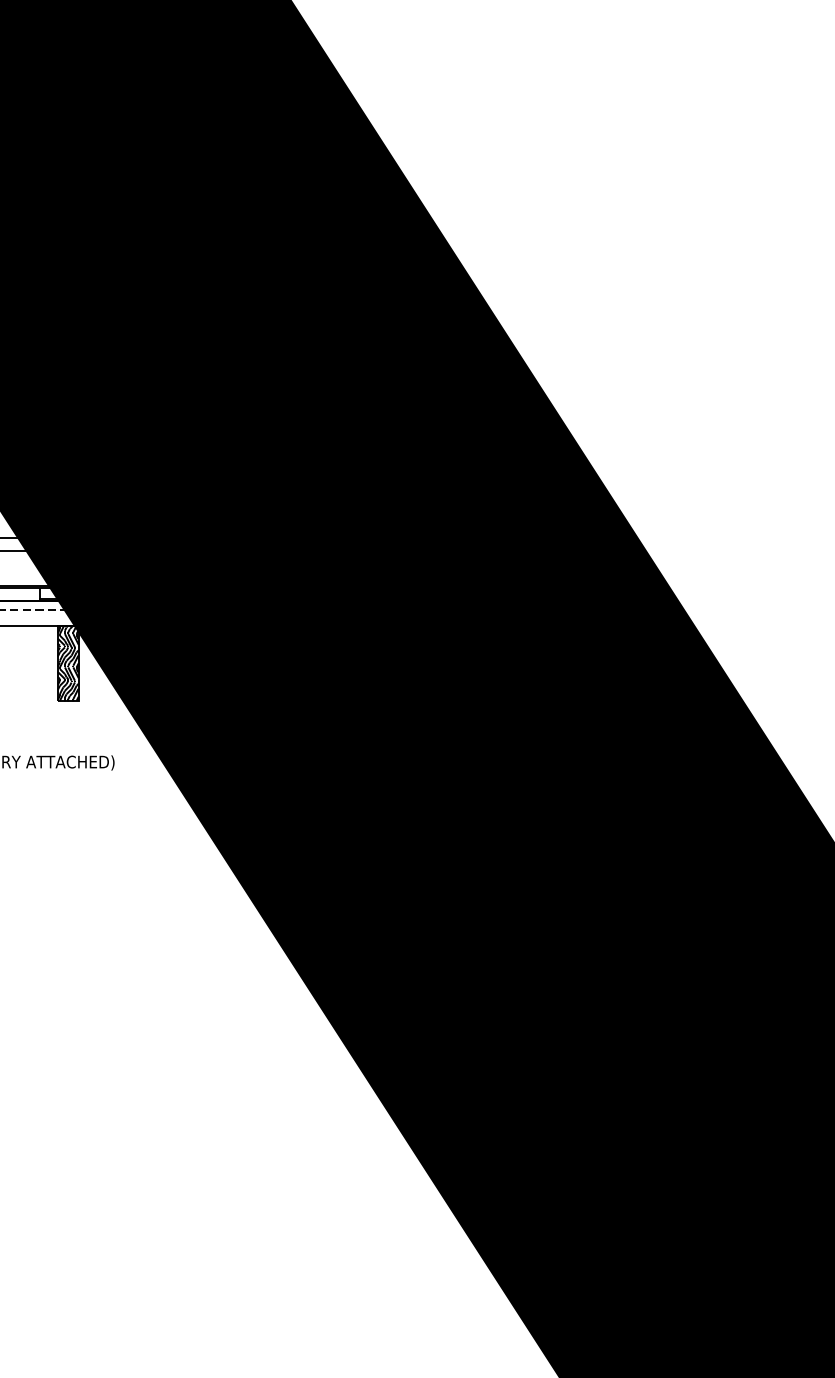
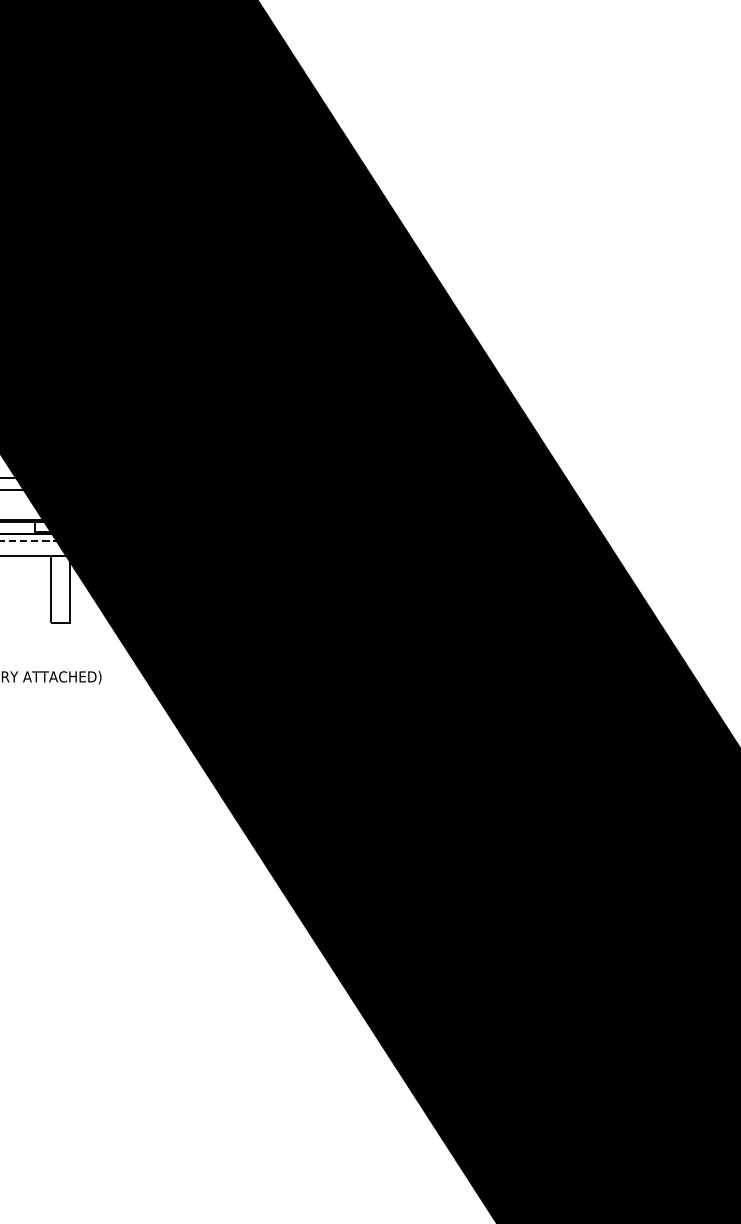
hatch: (67, 663) -> (59, 589), removed

